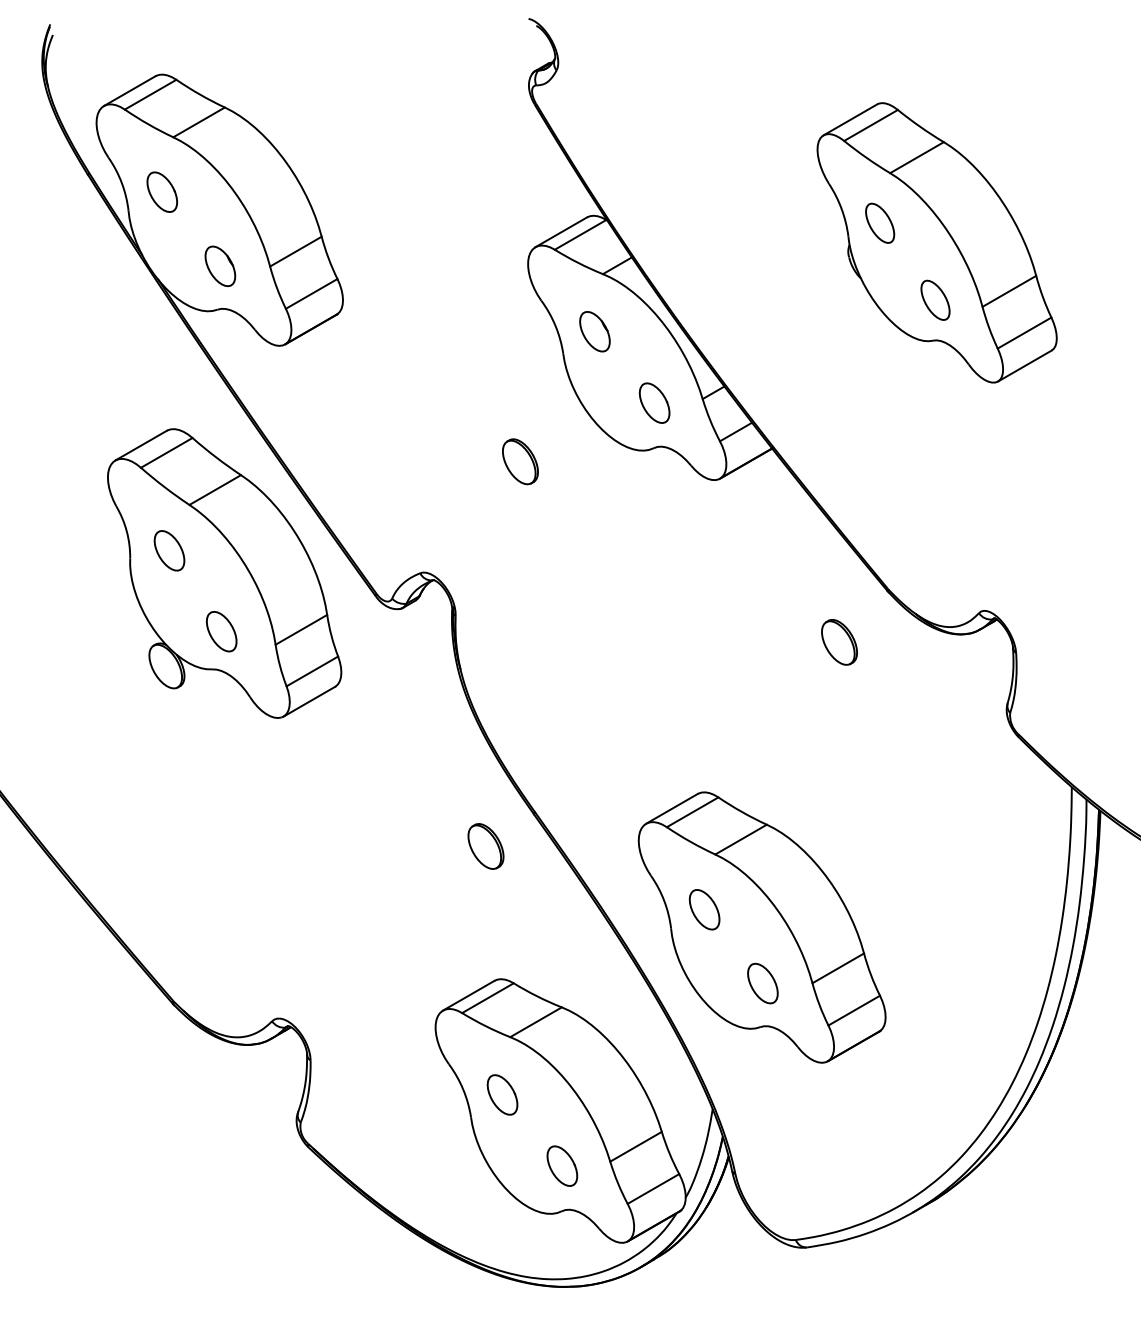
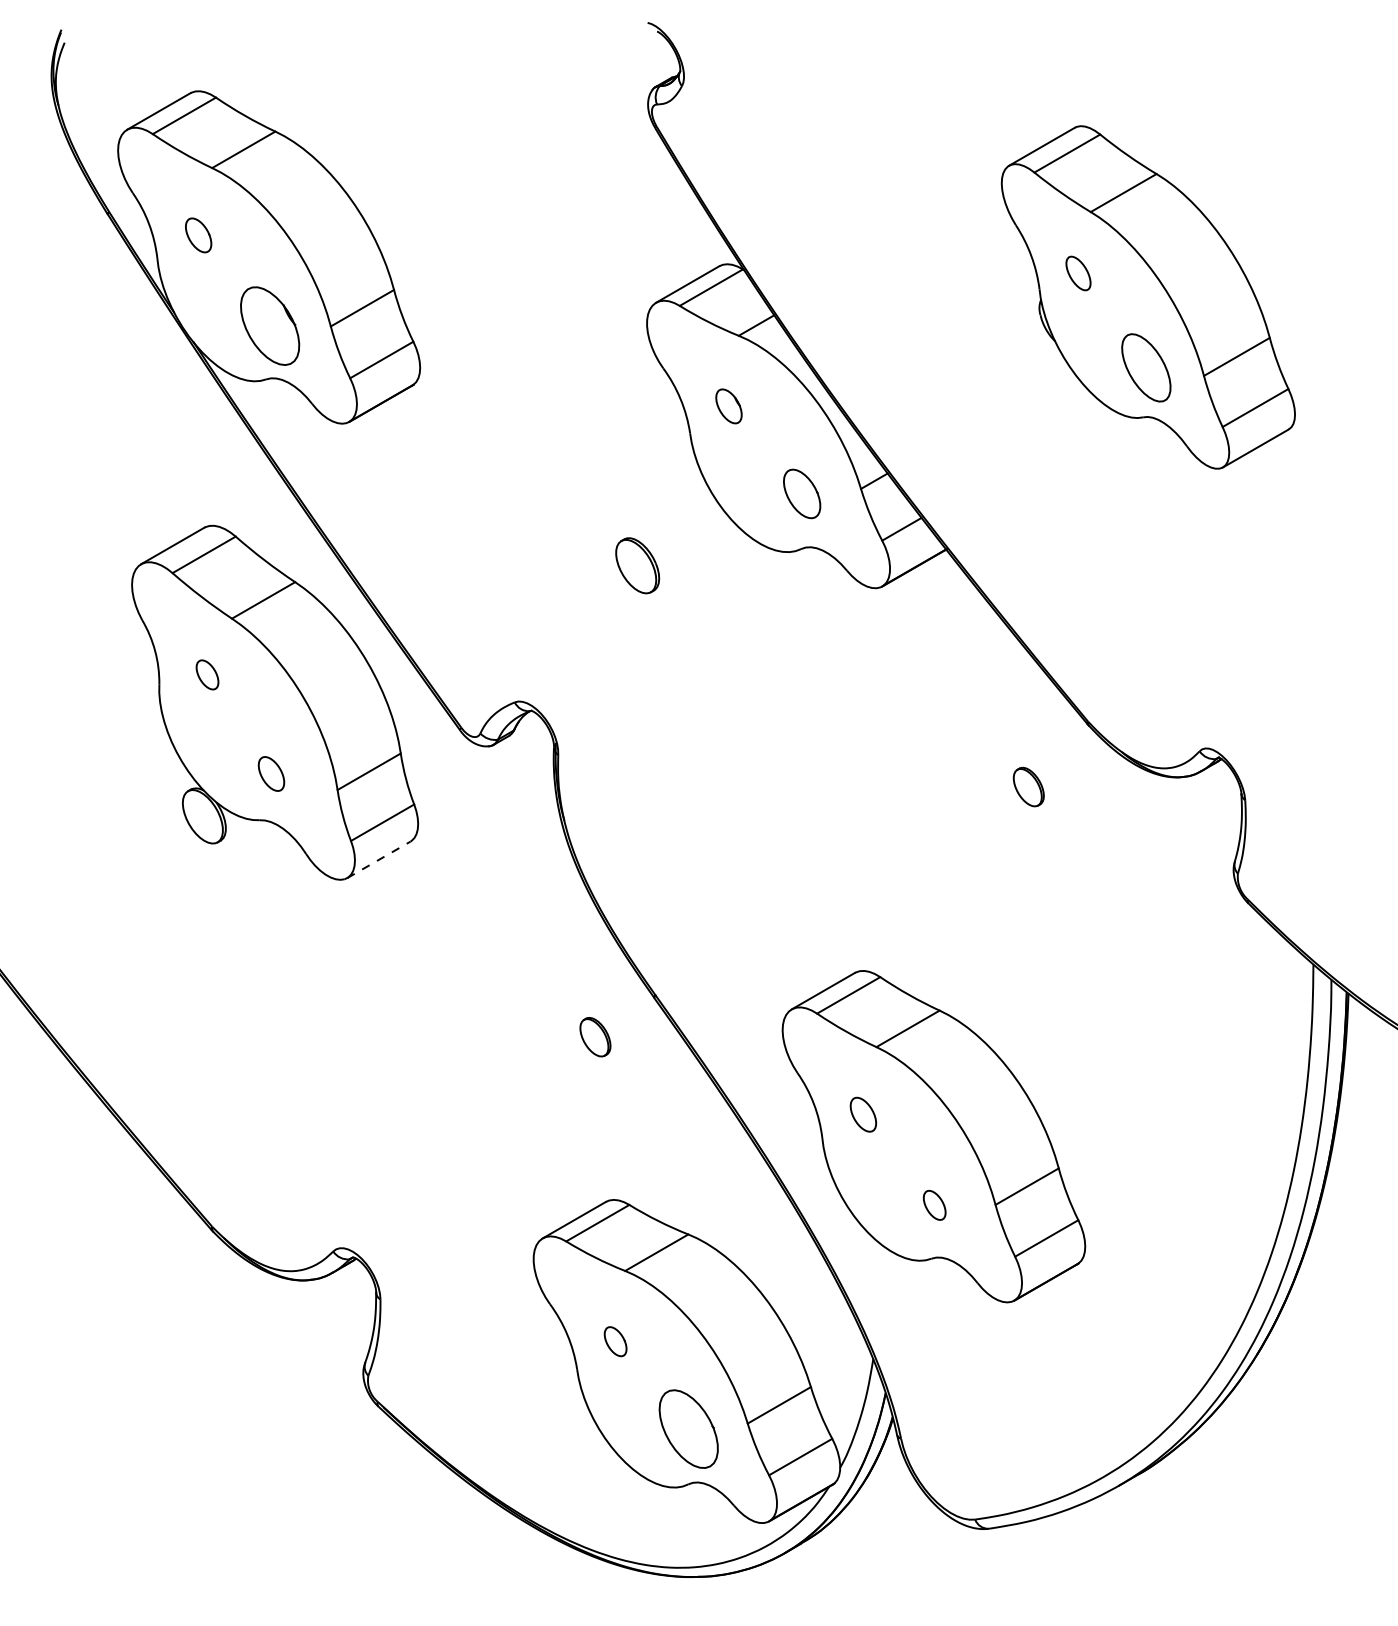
part: (162, 192) -> (198, 235), size x0.7
part: (880, 223) -> (1078, 273), size x0.7
part: (220, 266) -> (269, 326), size x1.6
part: (935, 300) -> (1146, 367), size x1.4
part: (594, 331) -> (728, 406), size x0.7
part: (169, 550) -> (207, 674), size x0.6
part: (221, 631) -> (271, 773), size x0.7
part: (839, 641) -> (1028, 786), size x0.7
line: (309, 701) -> (379, 859), solid -> dashed
part: (486, 845) -> (595, 1036), size x0.7
part: (704, 909) -> (863, 1114), size x0.7
part: (762, 983) -> (934, 1205), size x0.6
part: (502, 1094) -> (615, 1341), size x0.6
part: (562, 1165) -> (689, 1428), size x1.6

